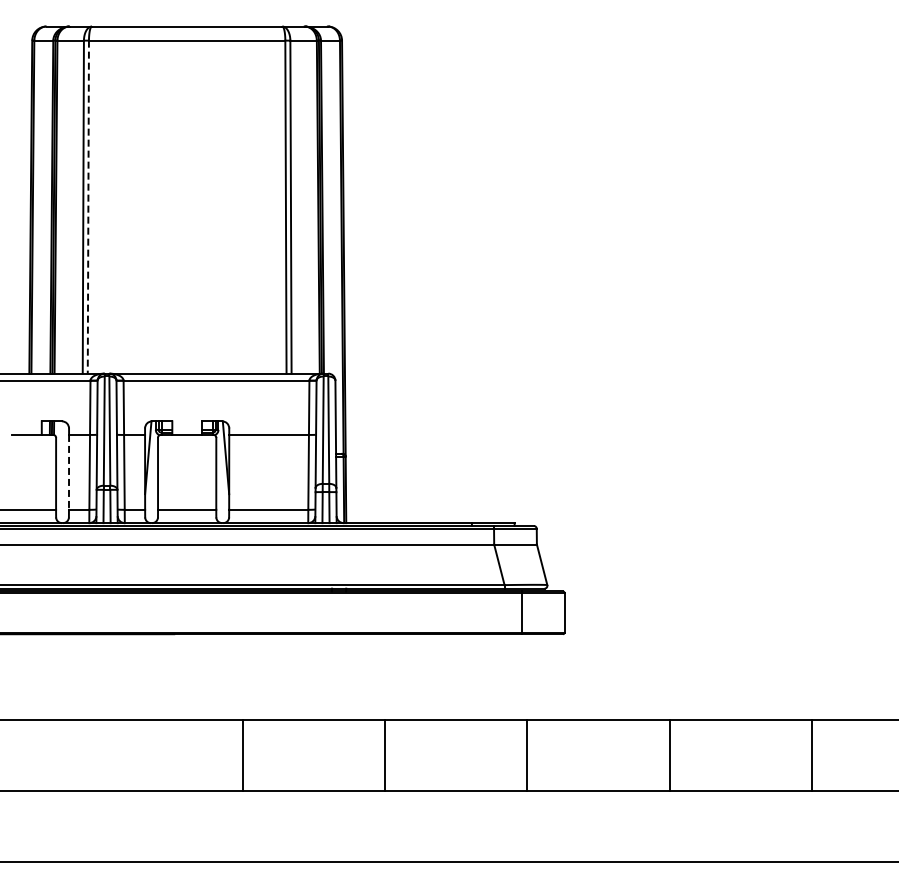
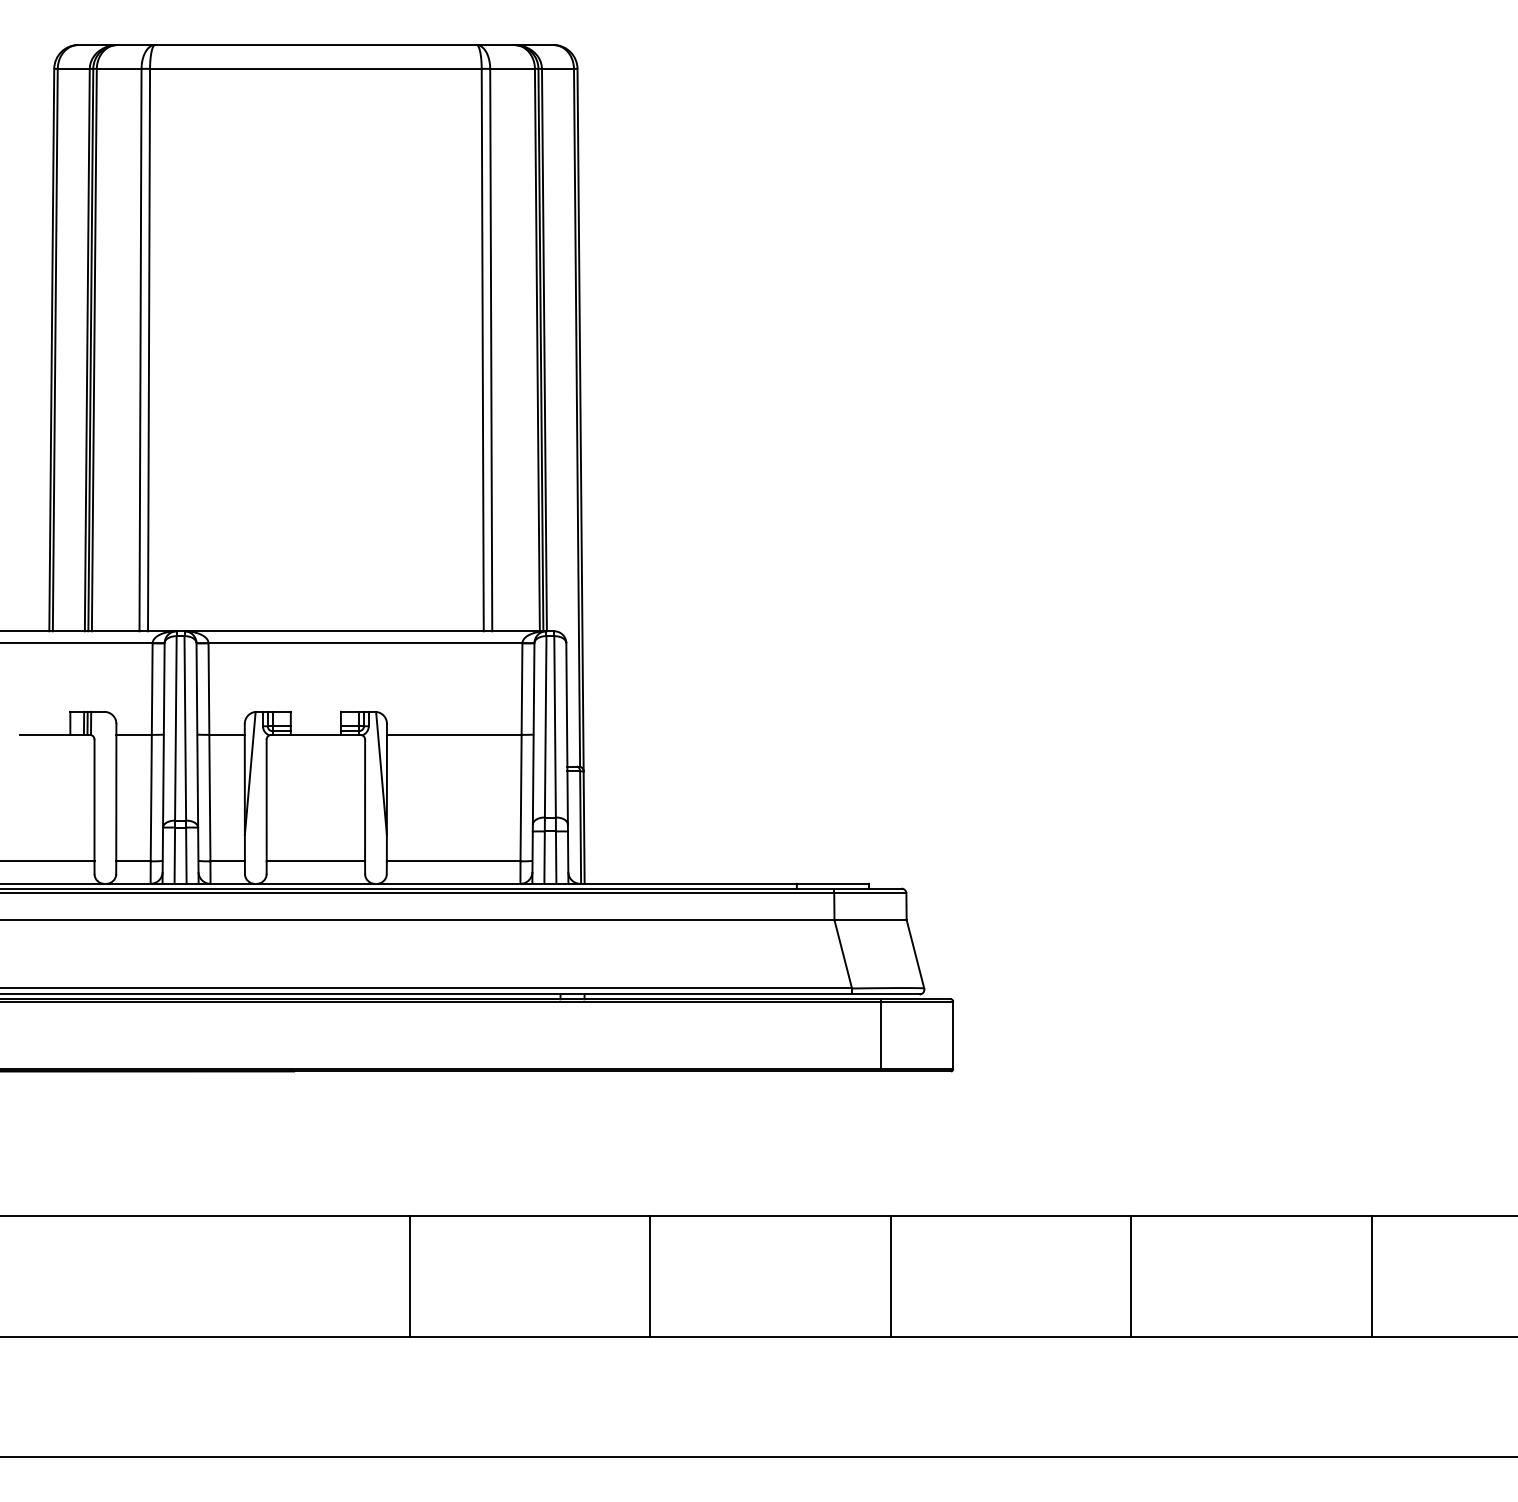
line: (88, 207) -> (149, 350), dashed -> solid
line: (69, 472) -> (117, 798), dashed -> solid

